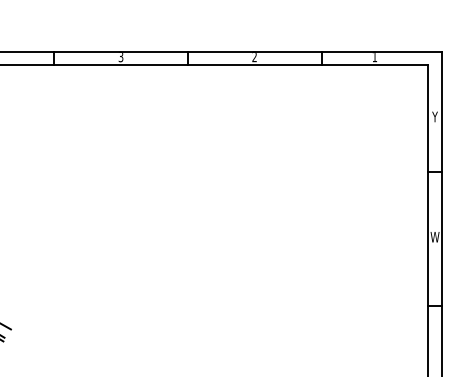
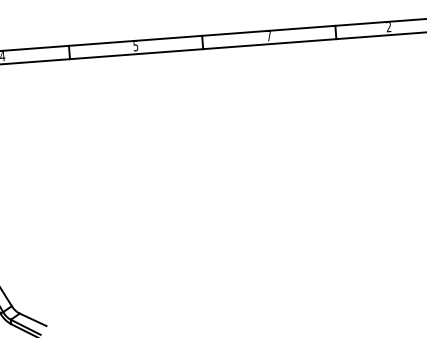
text: (121, 57) -> (136, 46), 3 -> 5
text: (254, 57) -> (268, 36), 2 -> 7
text: (374, 57) -> (388, 27), 1 -> 2

